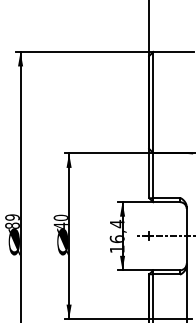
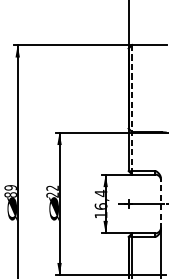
line: (153, 125) -> (132, 108), solid -> dashed
text: (60, 221) -> (52, 191), 40 -> 22
line: (186, 235) -> (160, 203), solid -> dashed

